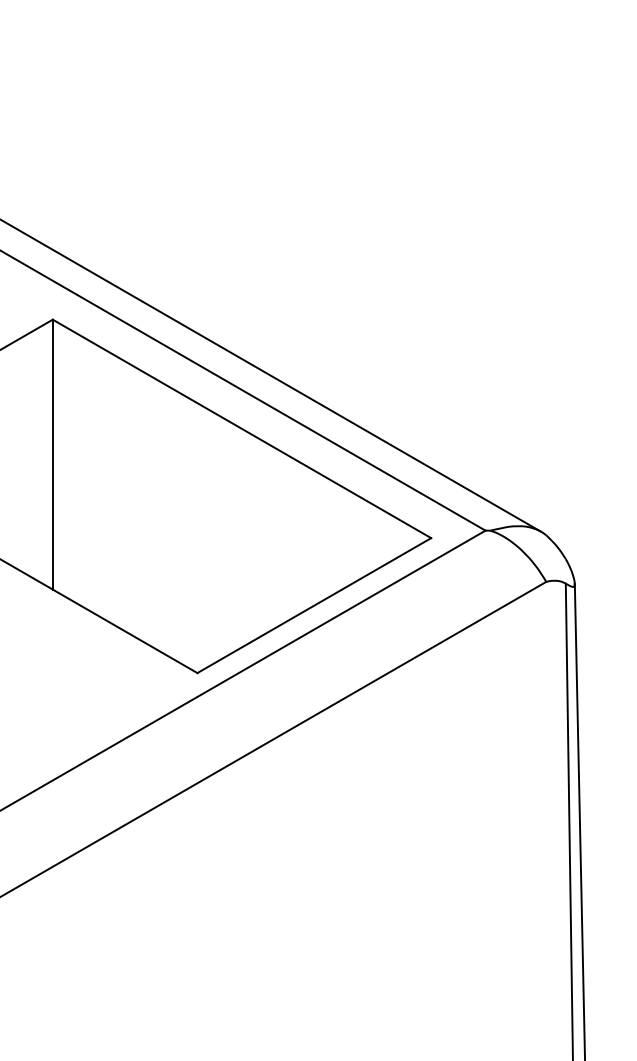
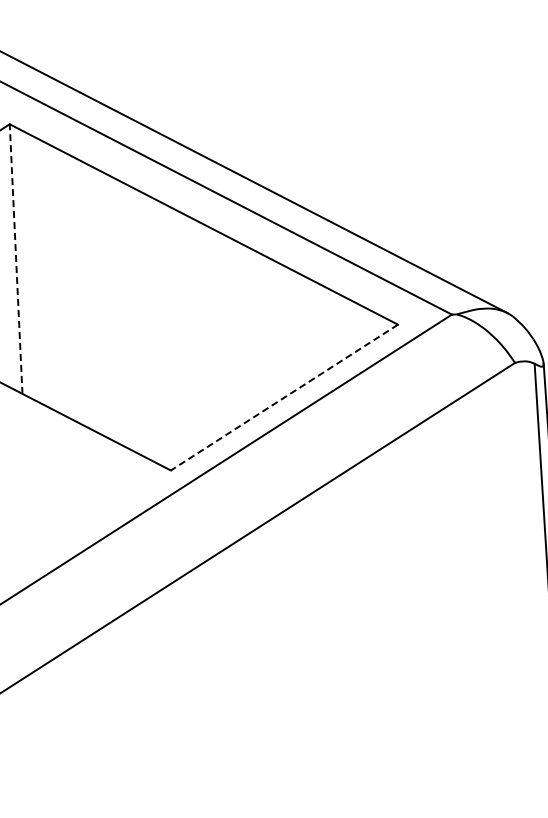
line: (52, 454) -> (15, 258), solid -> dashed
line: (314, 605) -> (284, 397), solid -> dashed

